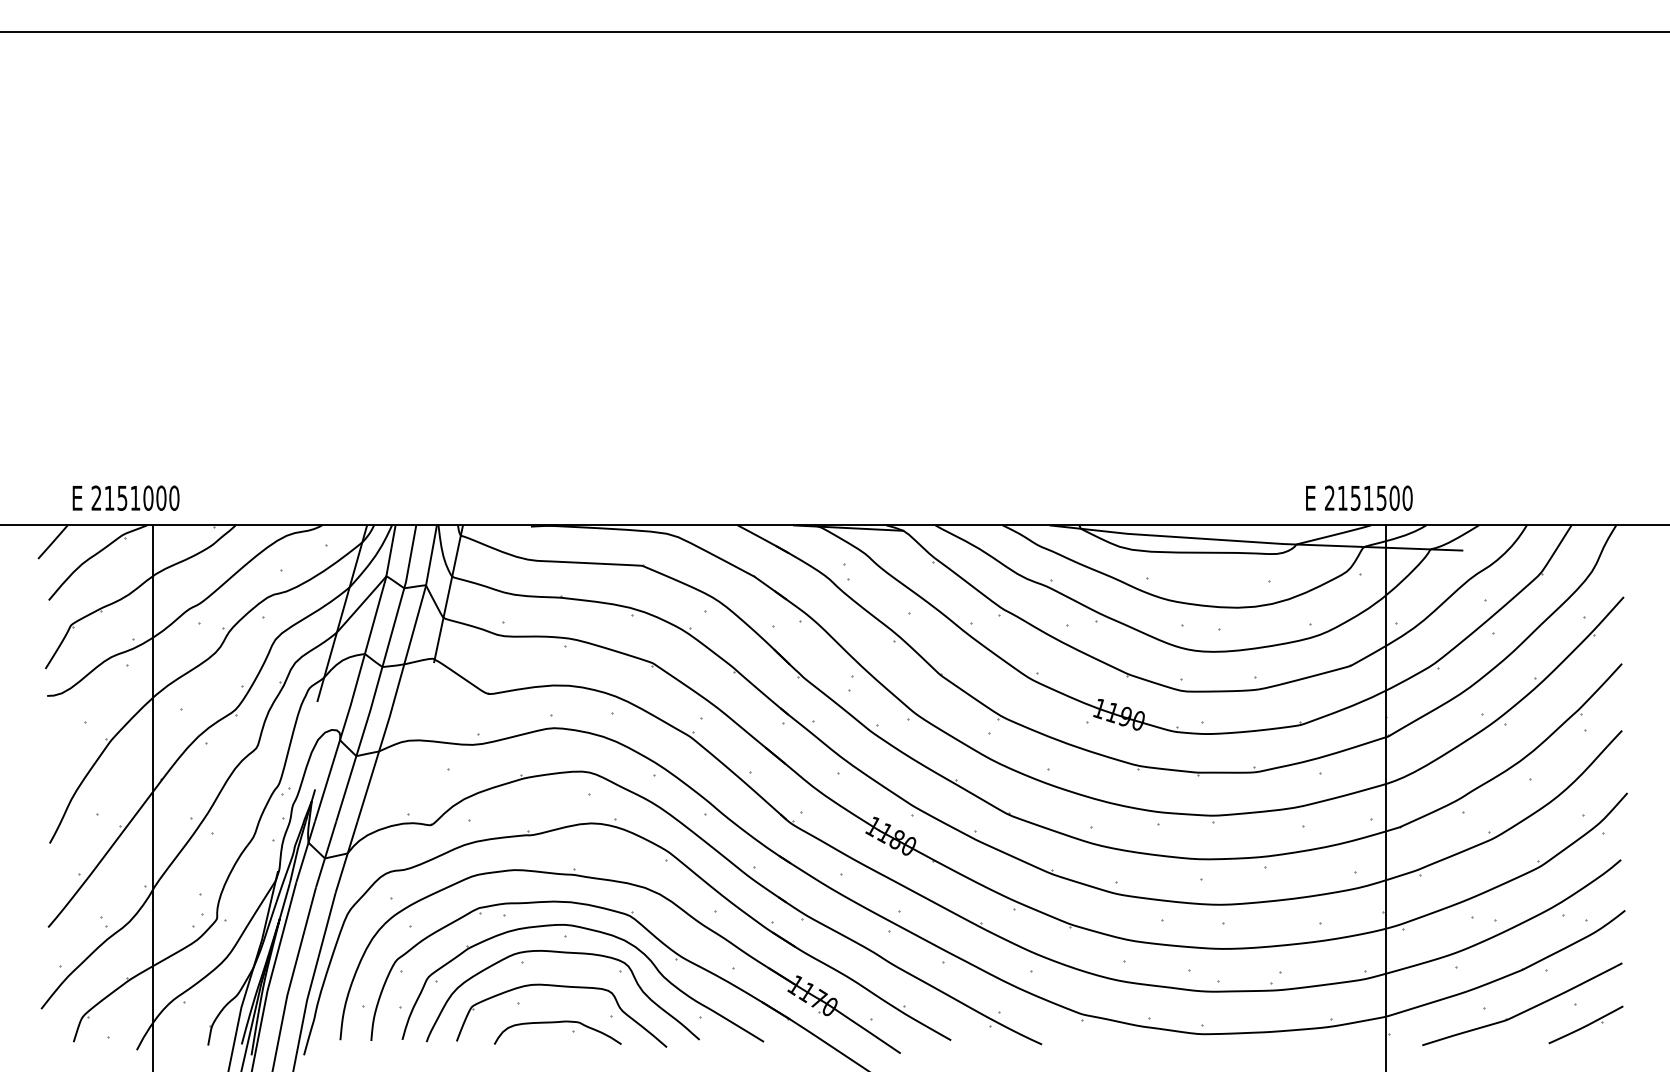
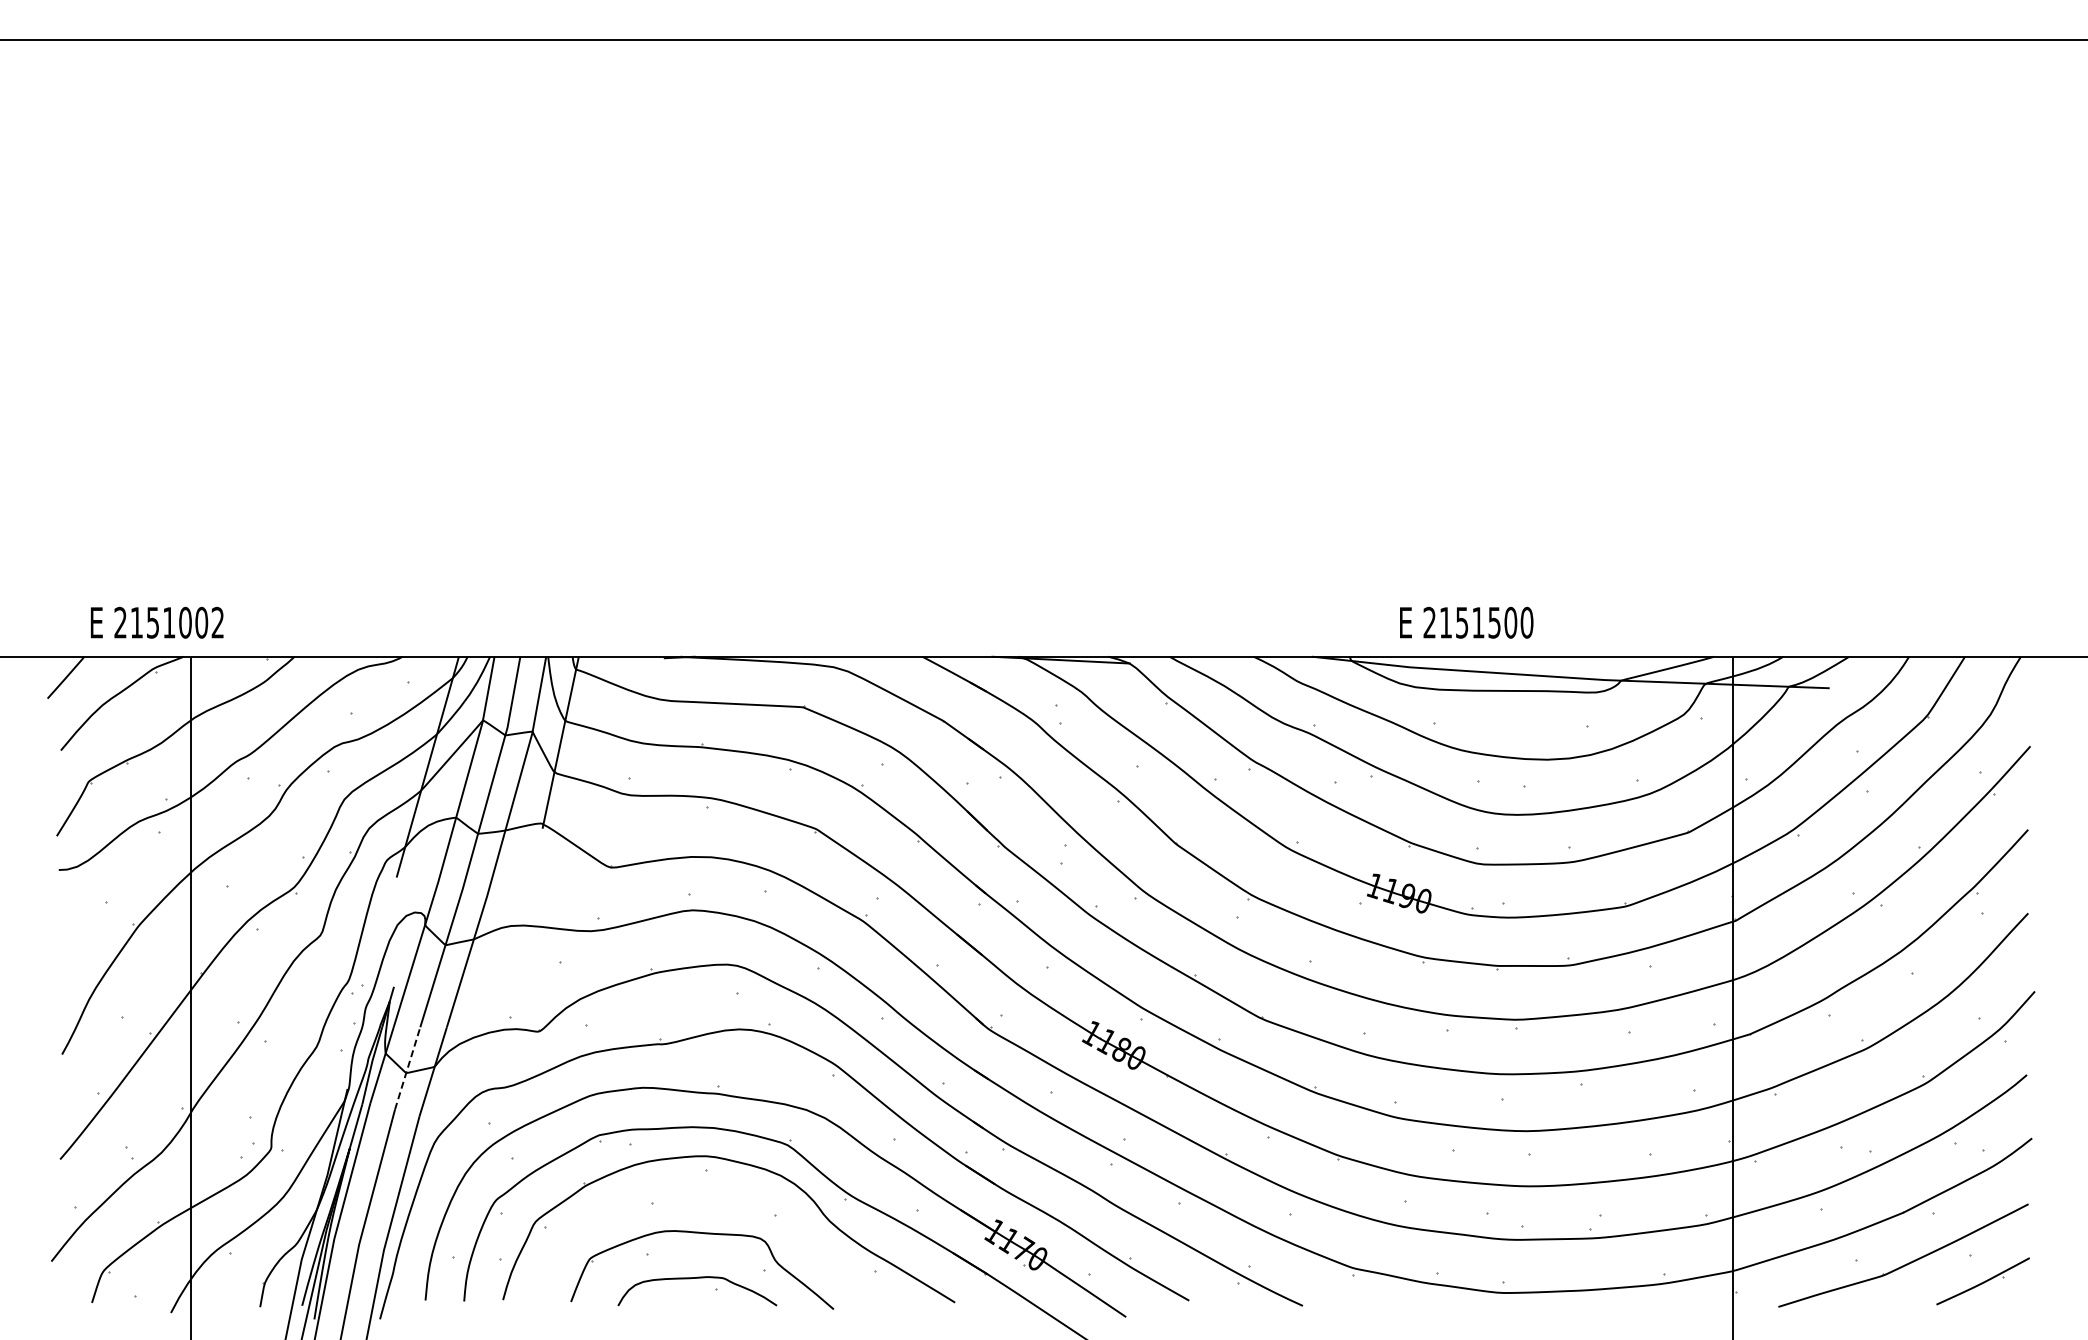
text: (174, 498) -> (217, 622), 2151000 -> 2151002
text: (1359, 498) -> (1466, 622), moved
line: (325, 853) -> (407, 1067), solid -> dashed
curve: (569, 953) -> (712, 1192), removed

